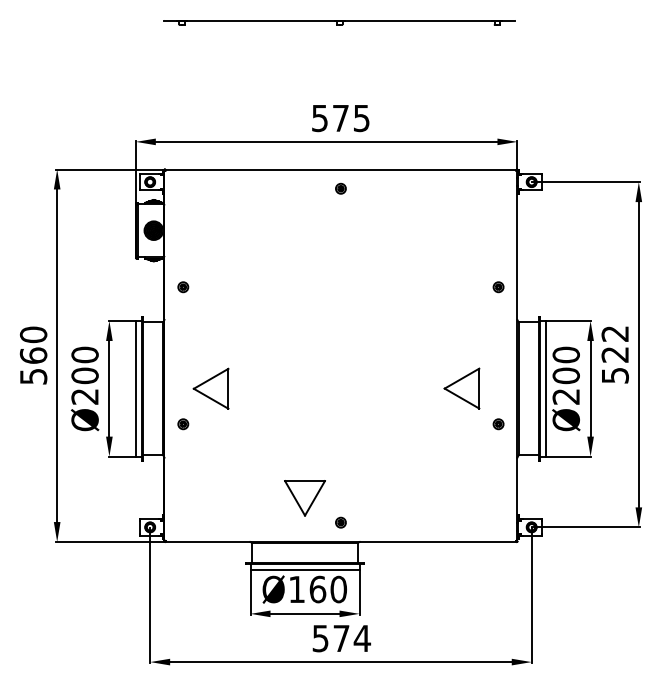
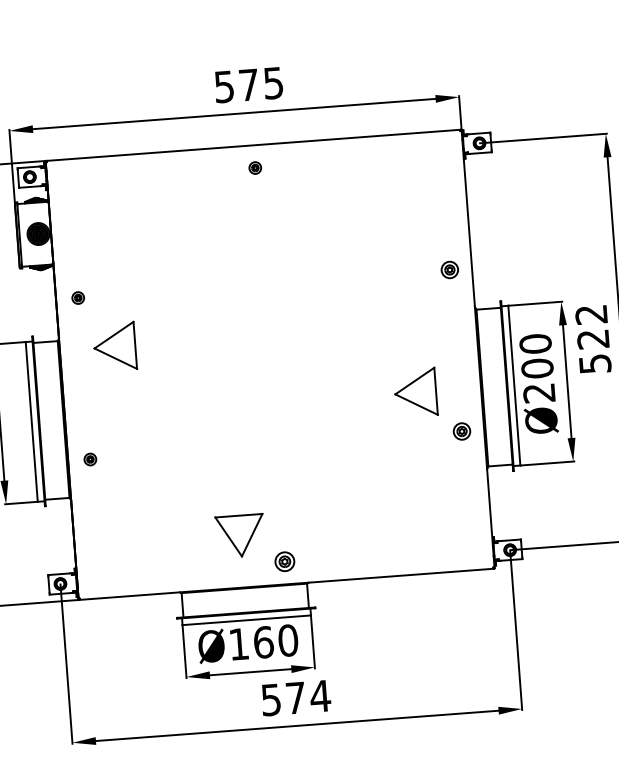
part: (498, 287) -> (449, 270), size x1.4
part: (210, 388) -> (114, 346), moved
part: (498, 424) -> (461, 431), size x1.4
part: (340, 522) -> (284, 561), size x1.6

